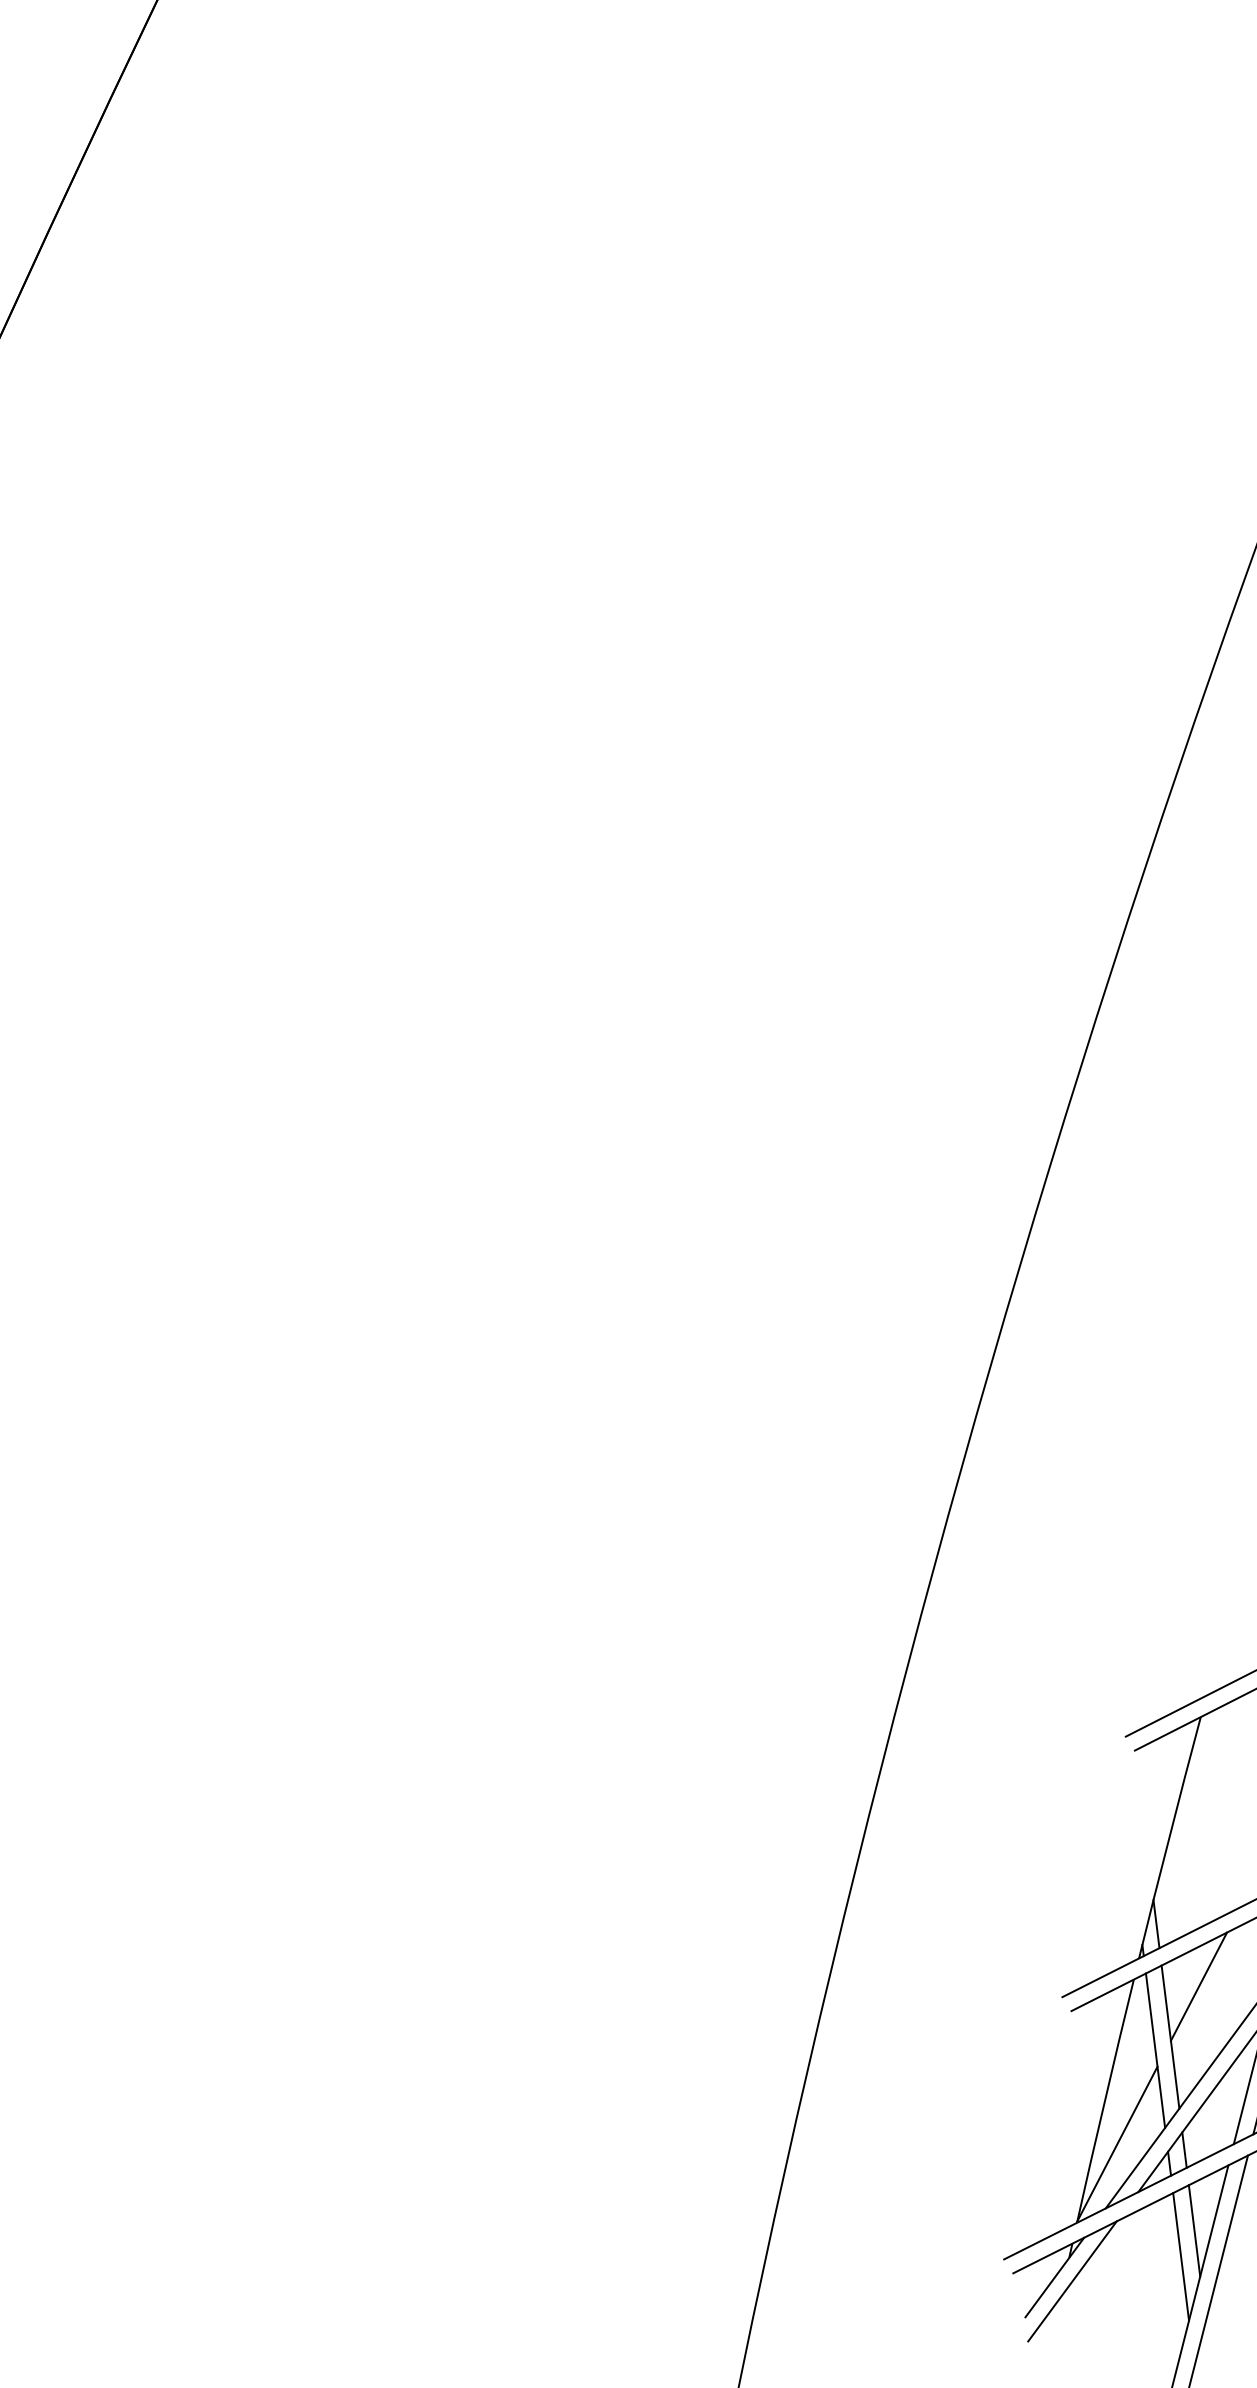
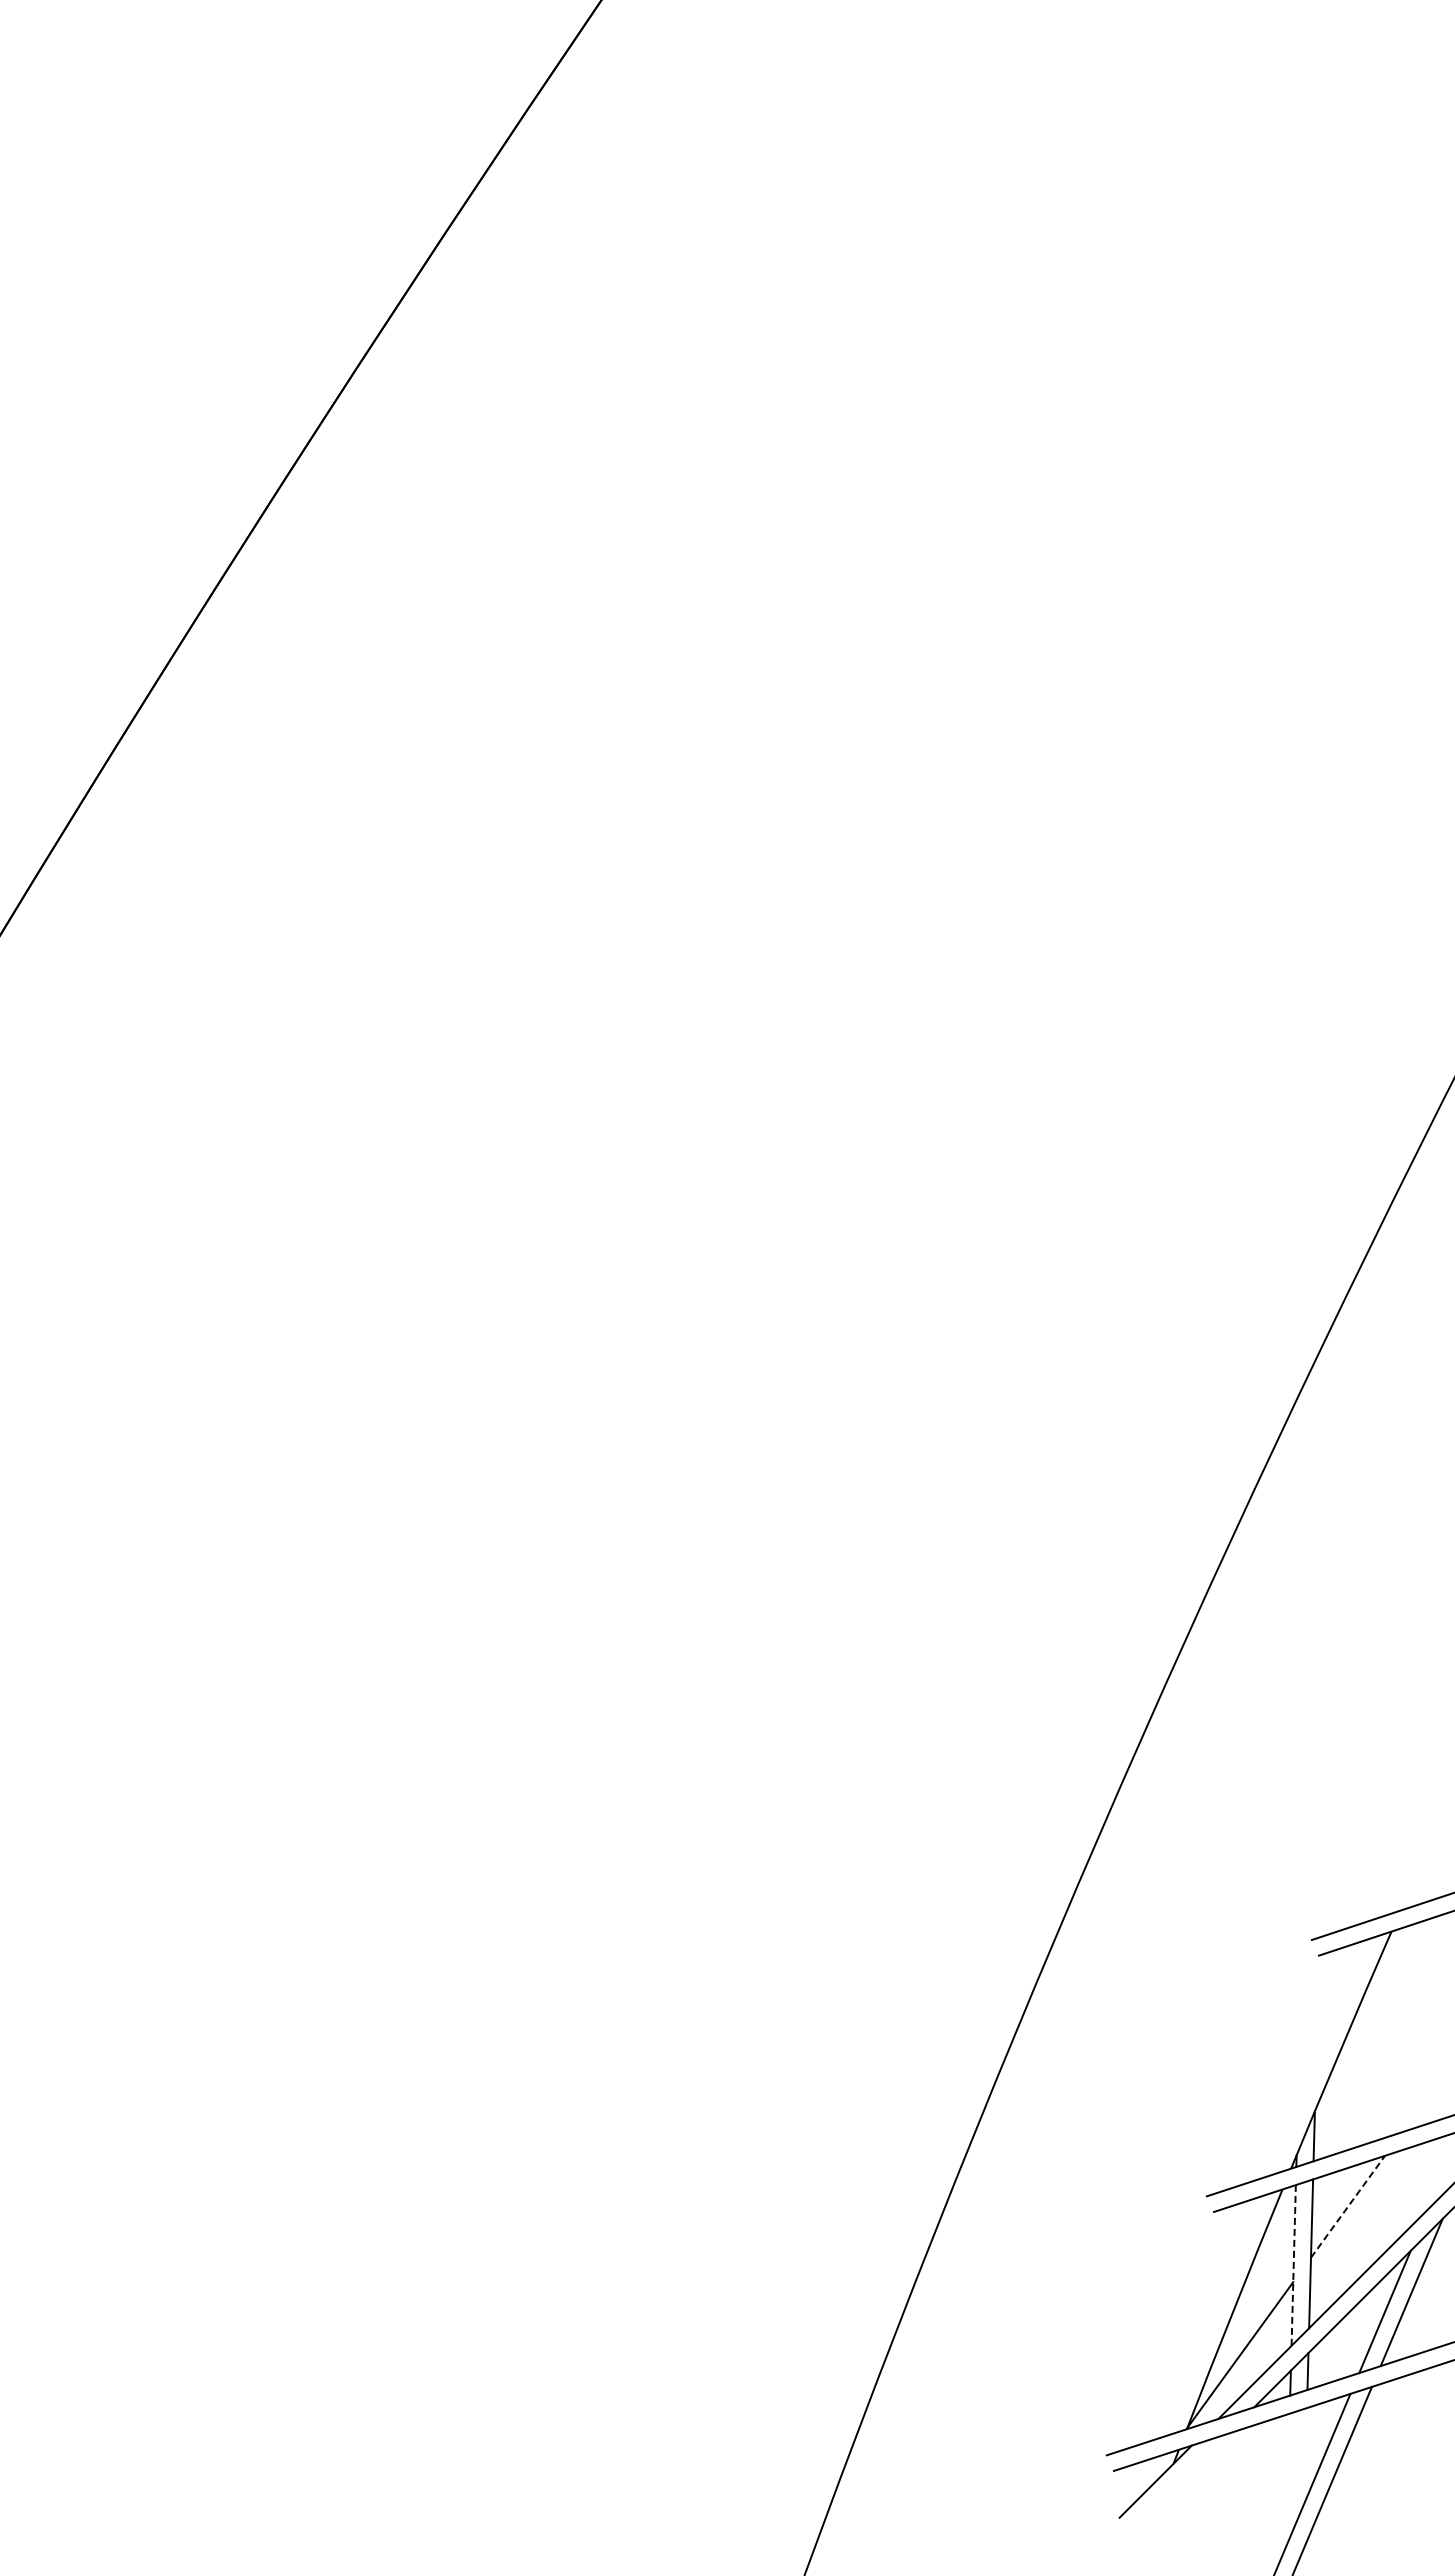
line: (1199, 1986) -> (1348, 2206), solid -> dashed
line: (1155, 2049) -> (1293, 2264), solid -> dashed
line: (1194, 2230) -> (1305, 2455), removed
line: (1180, 2256) -> (1287, 2479), removed
line: (1071, 2280) -> (1172, 2487), removed

